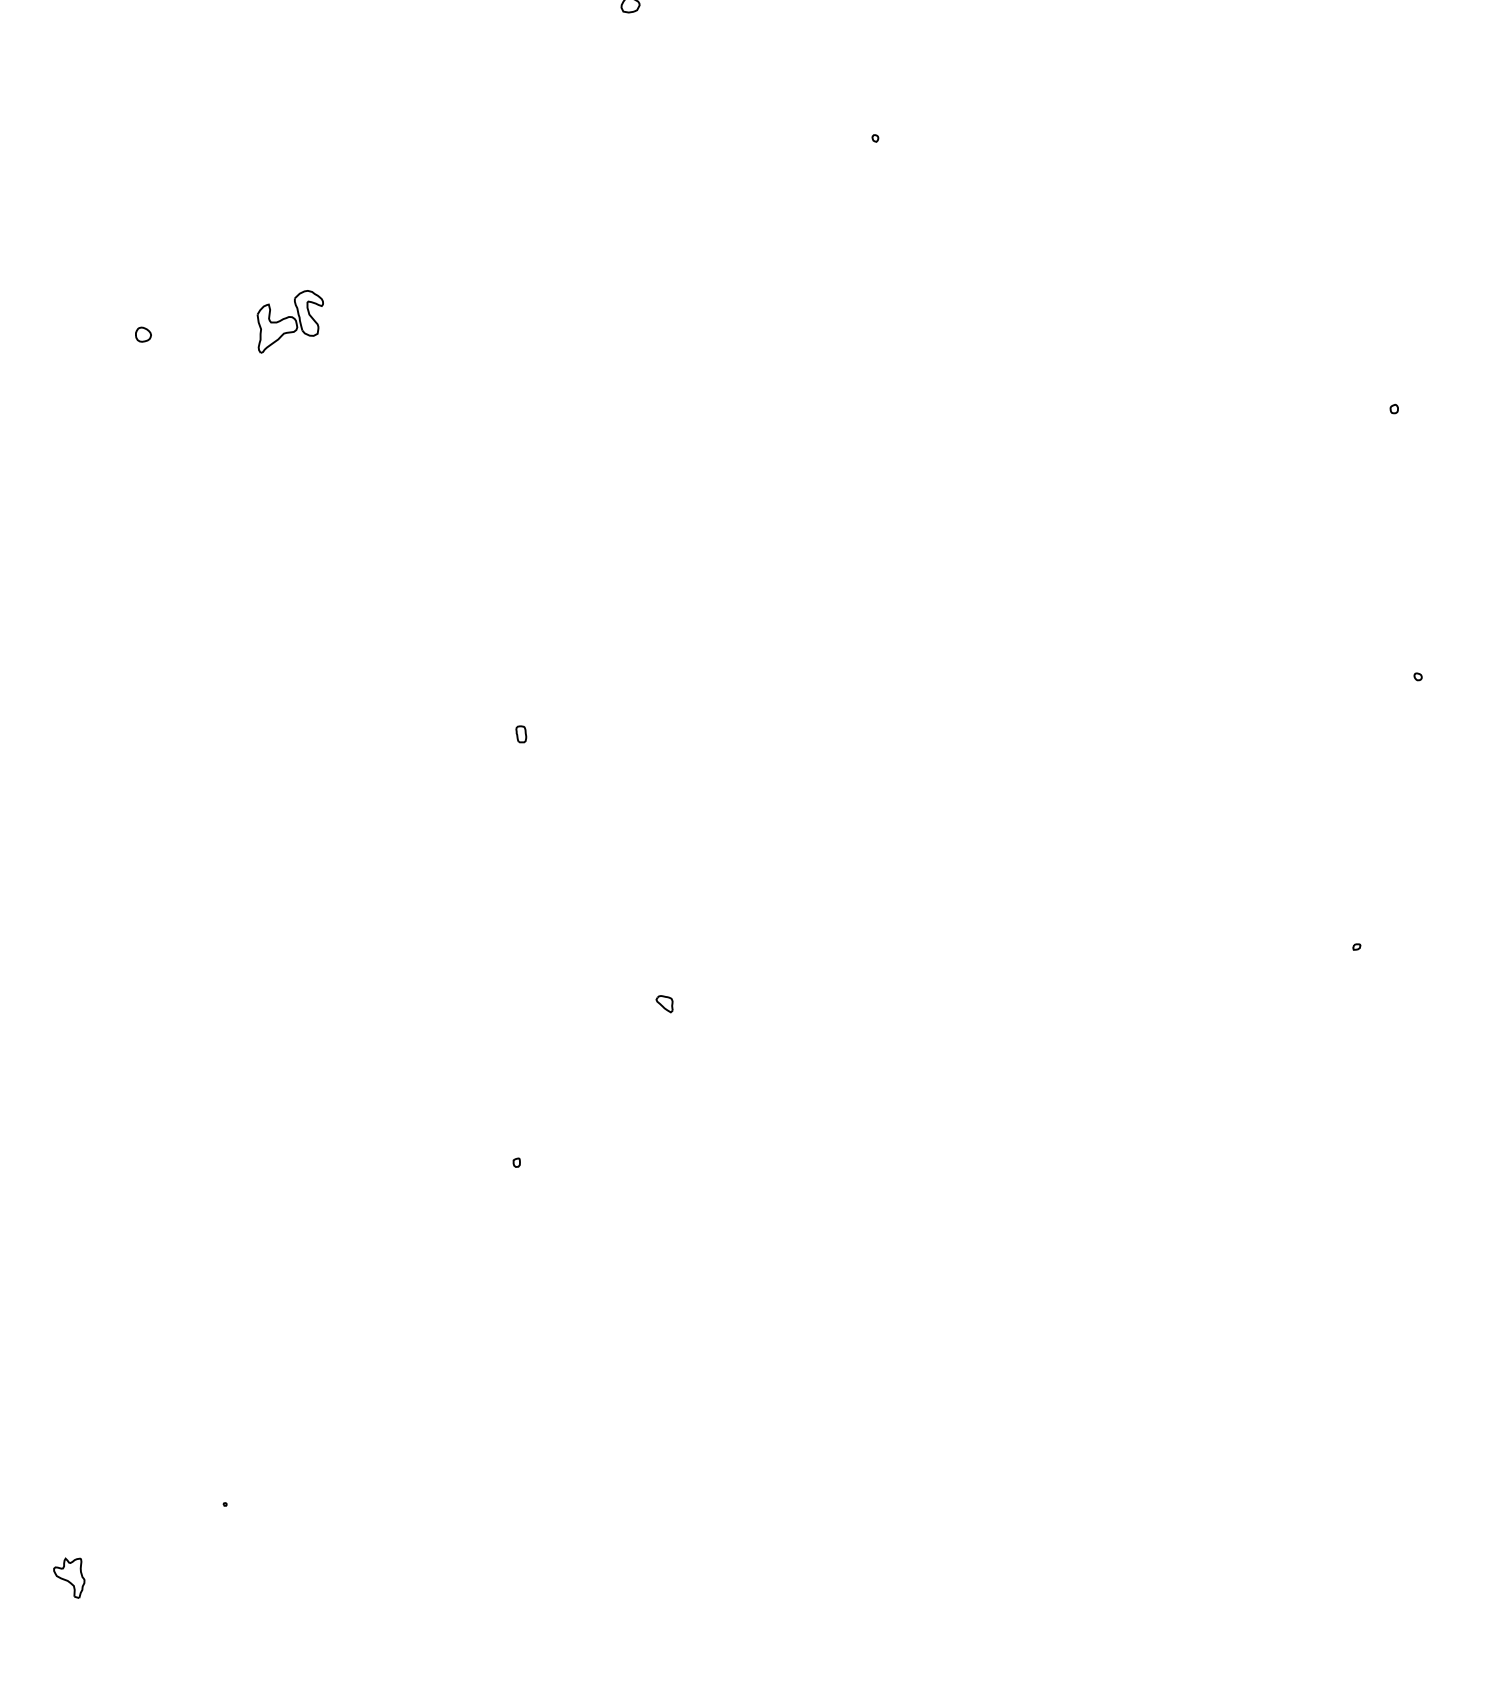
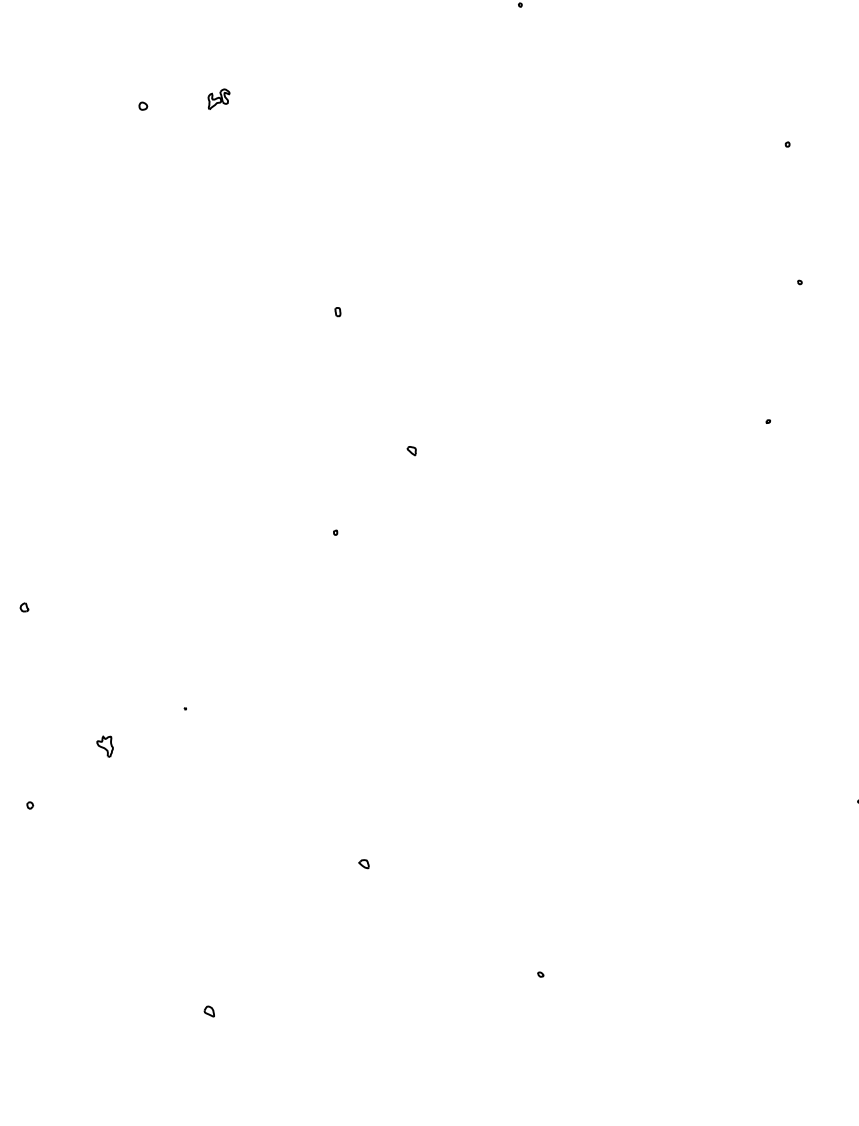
part: (289, 319) -> (218, 98), size x0.62

